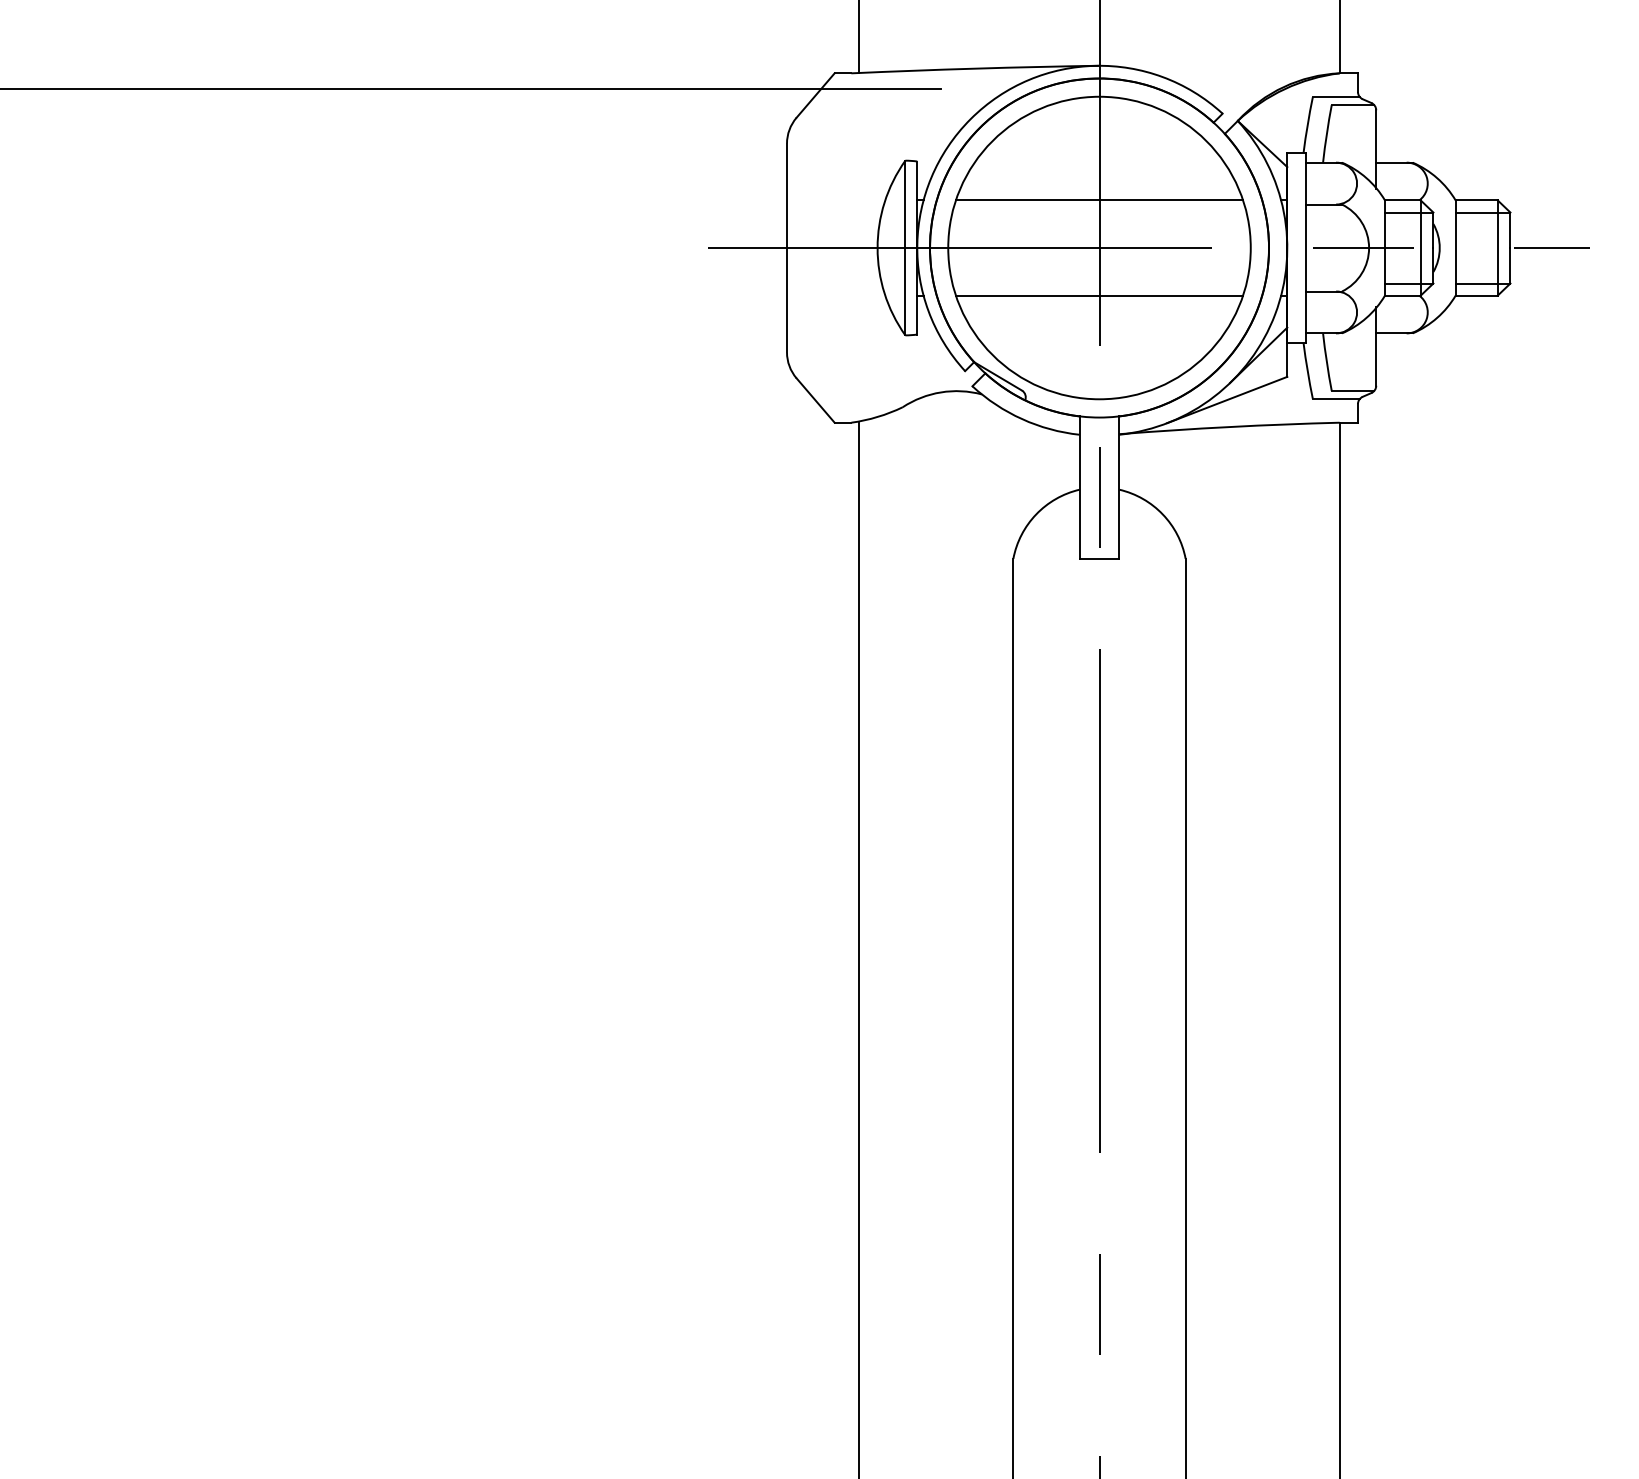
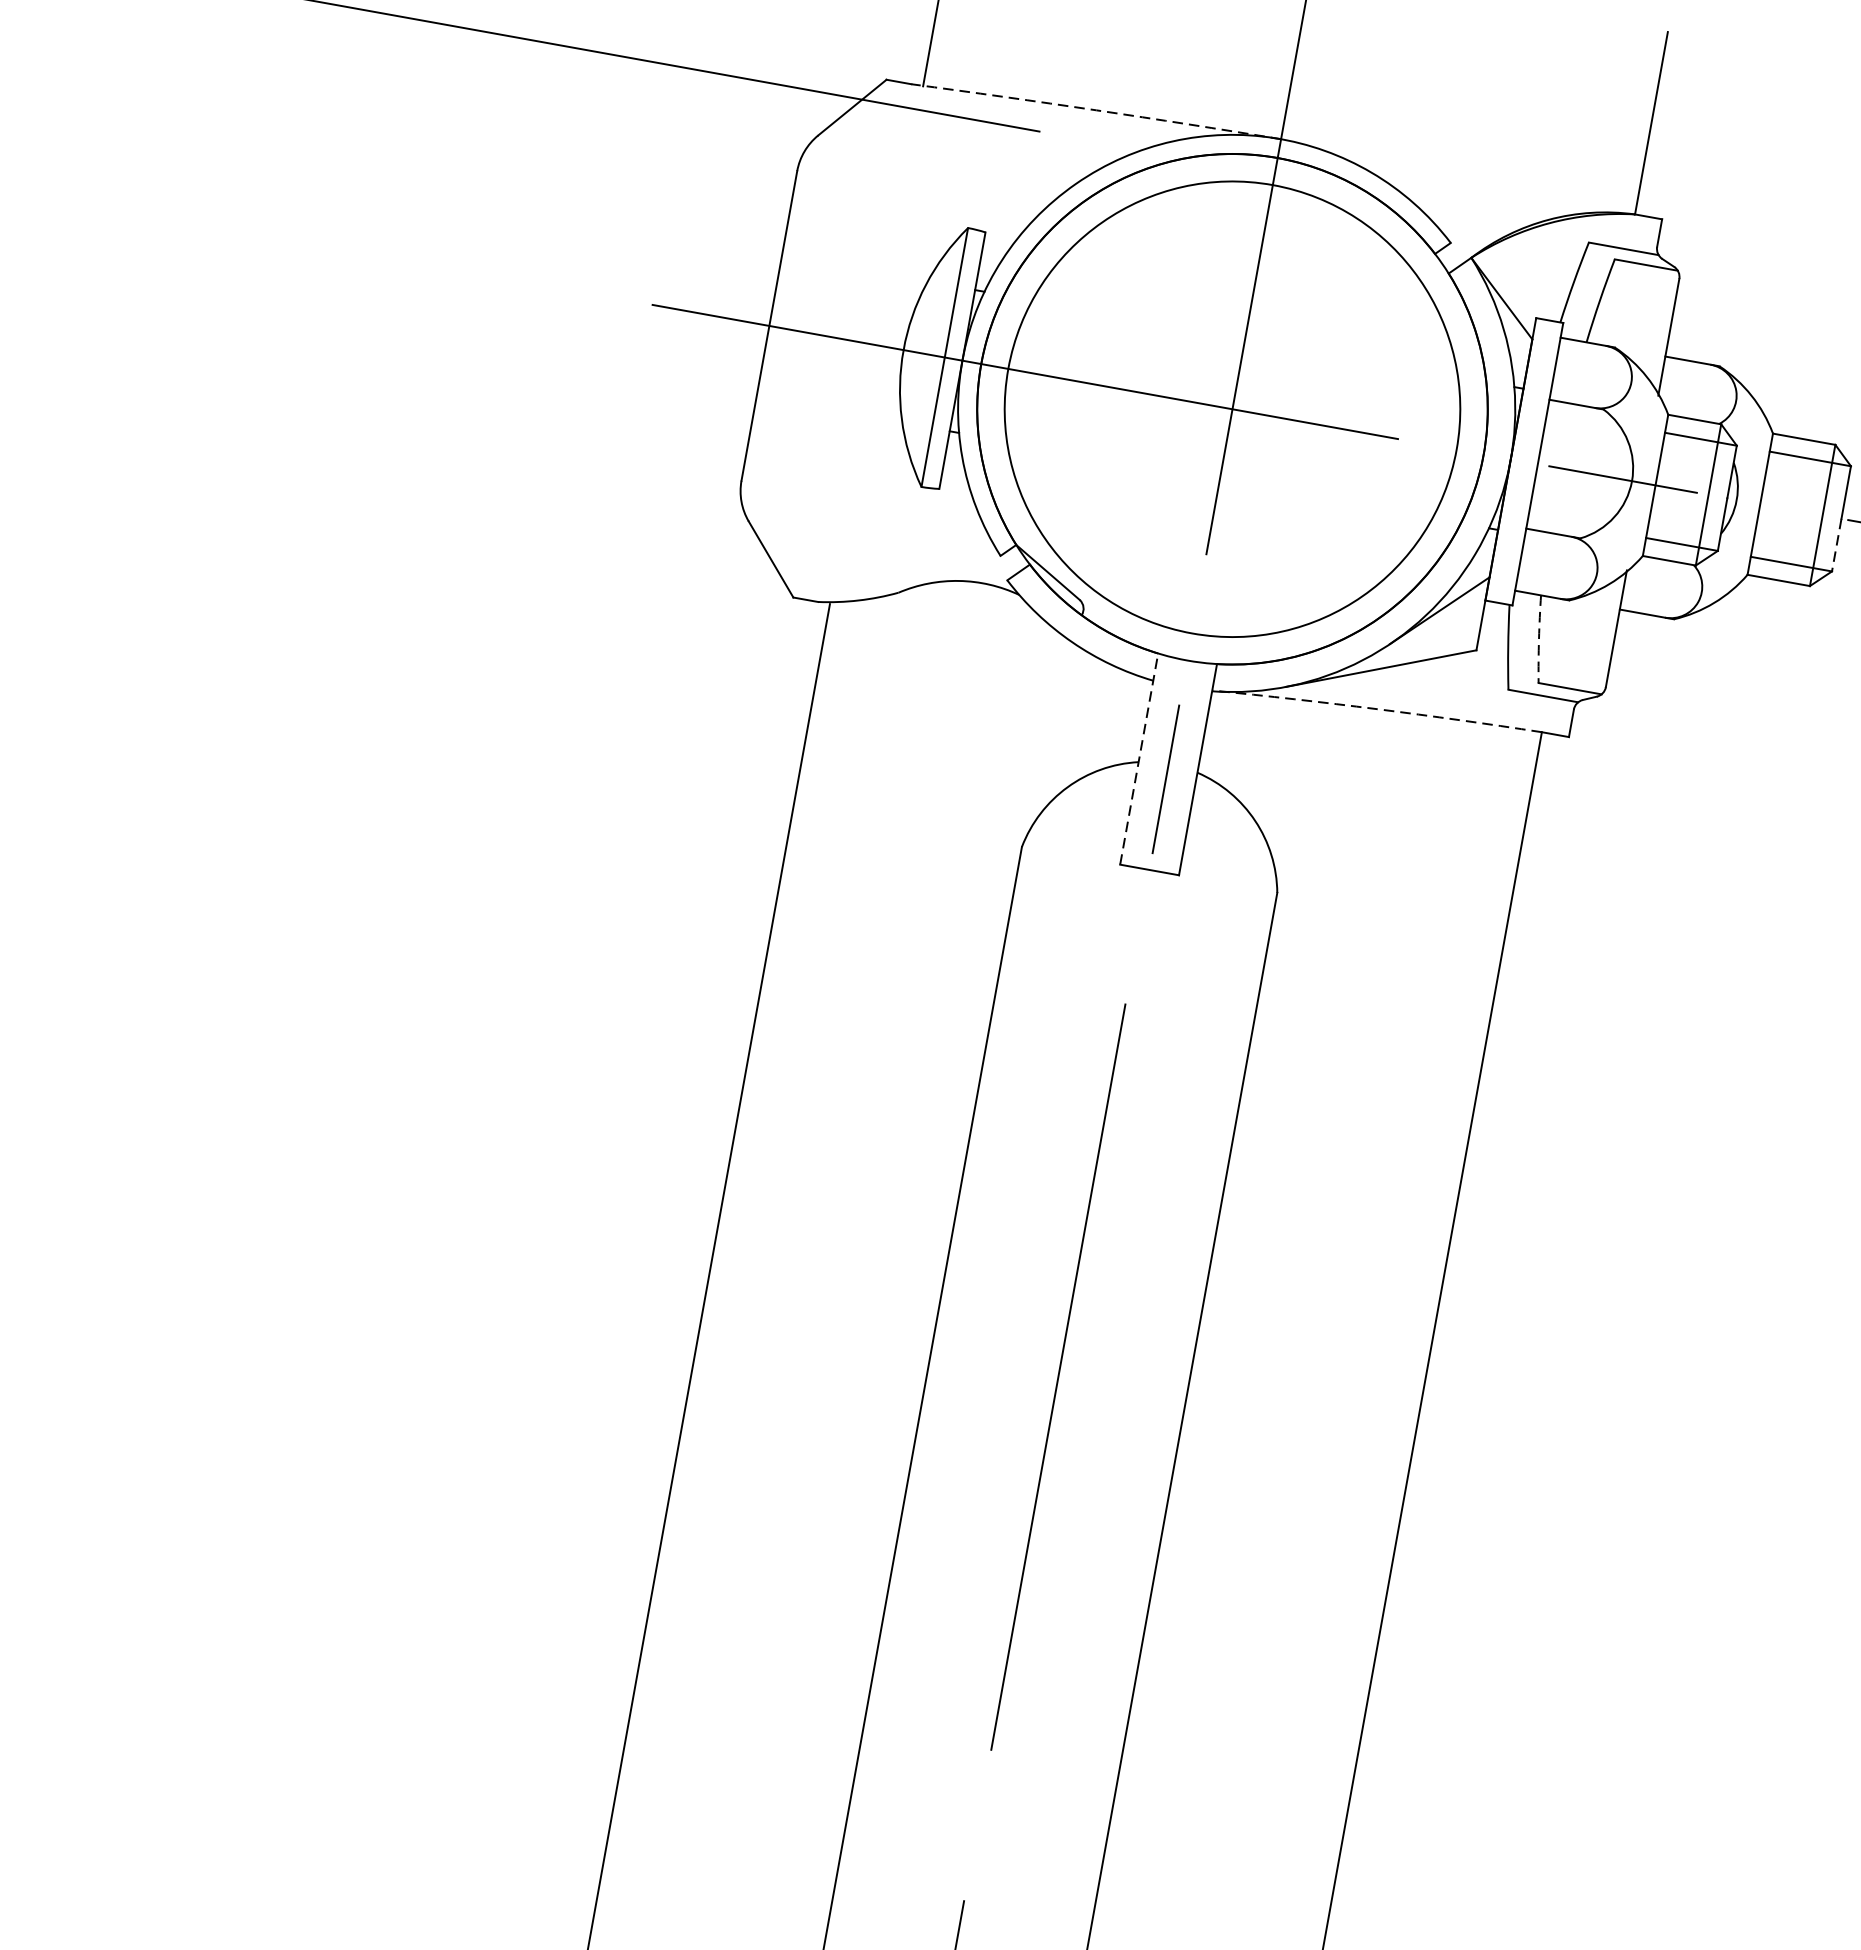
arc: (975, 68) -> (1096, 110), solid -> dashed
line: (1099, 200) -> (1245, 338), removed
line: (1510, 265) -> (1836, 544), solid -> dashed
line: (1099, 295) -> (1219, 479), removed
arc: (1326, 362) -> (1538, 639), solid -> dashed
arc: (1229, 427) -> (1377, 709), solid -> dashed
line: (1079, 487) -> (1138, 758), solid -> dashed

